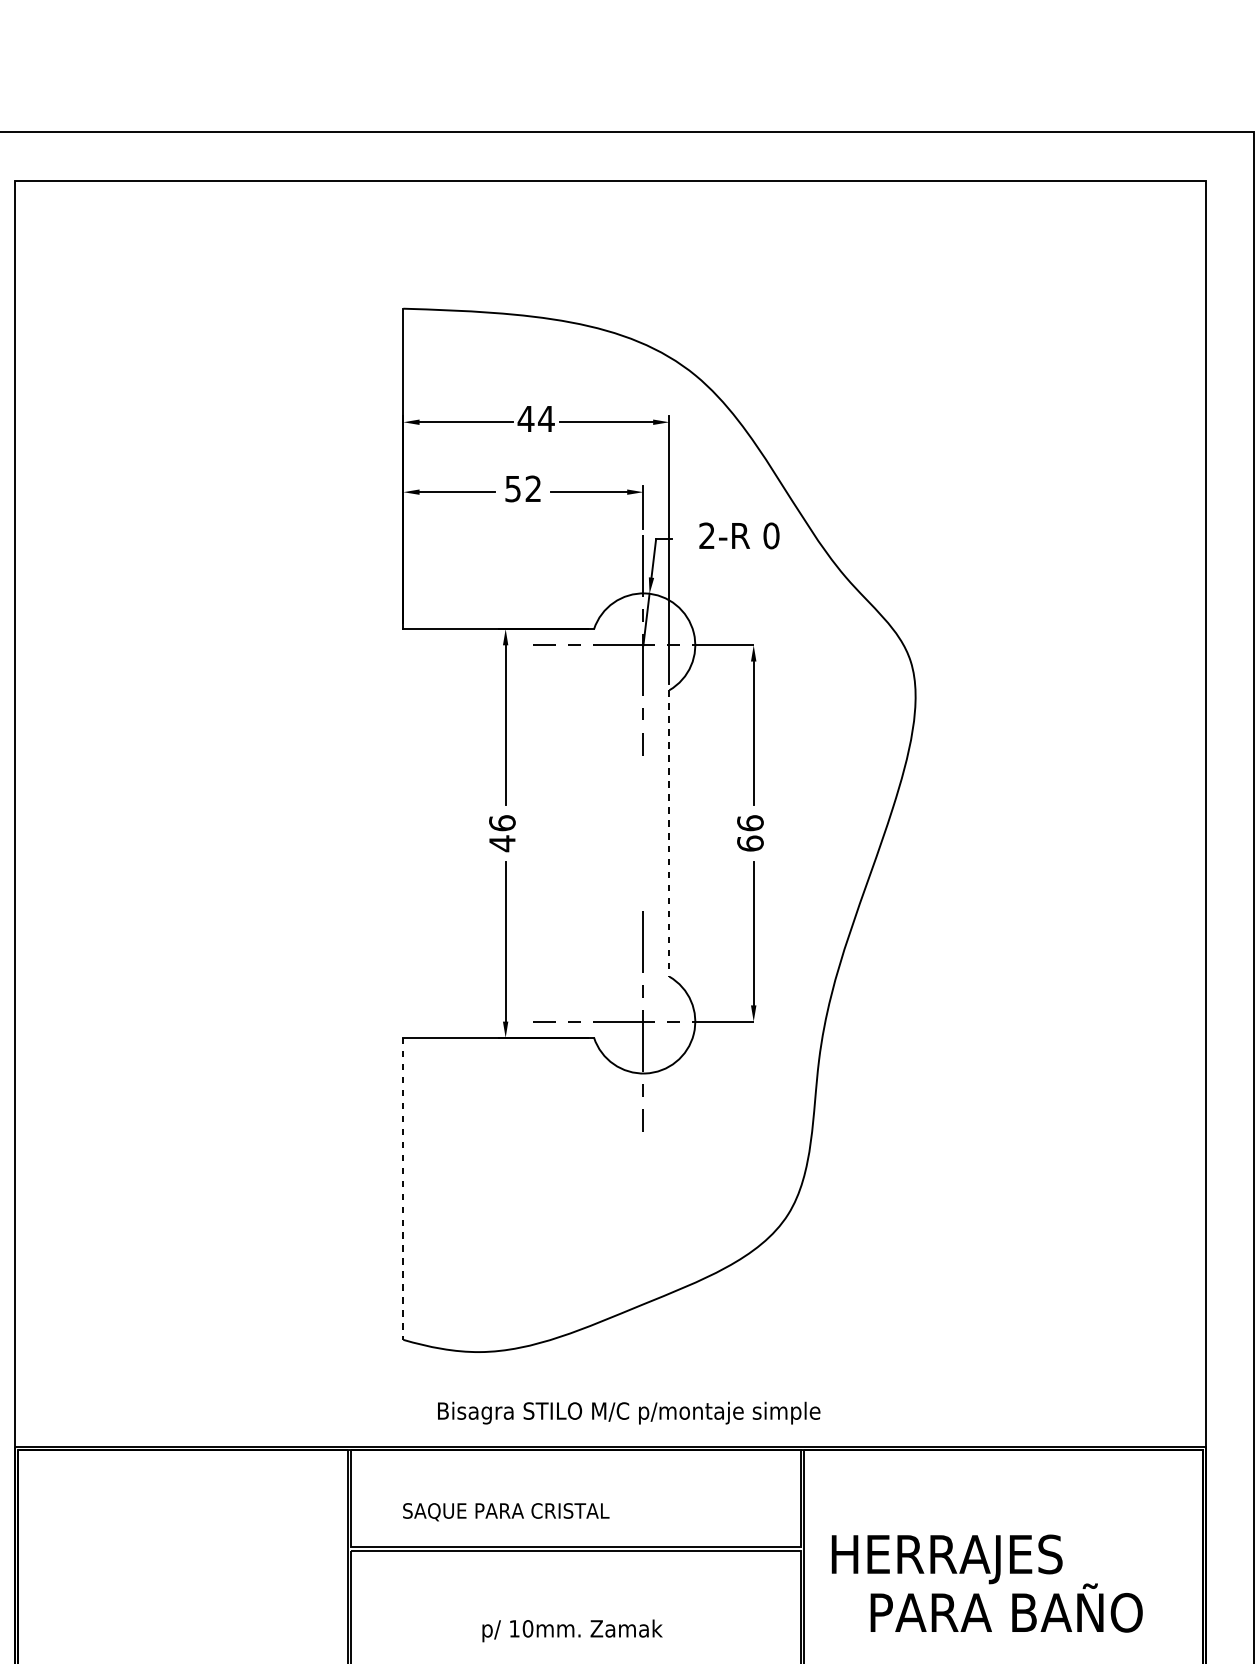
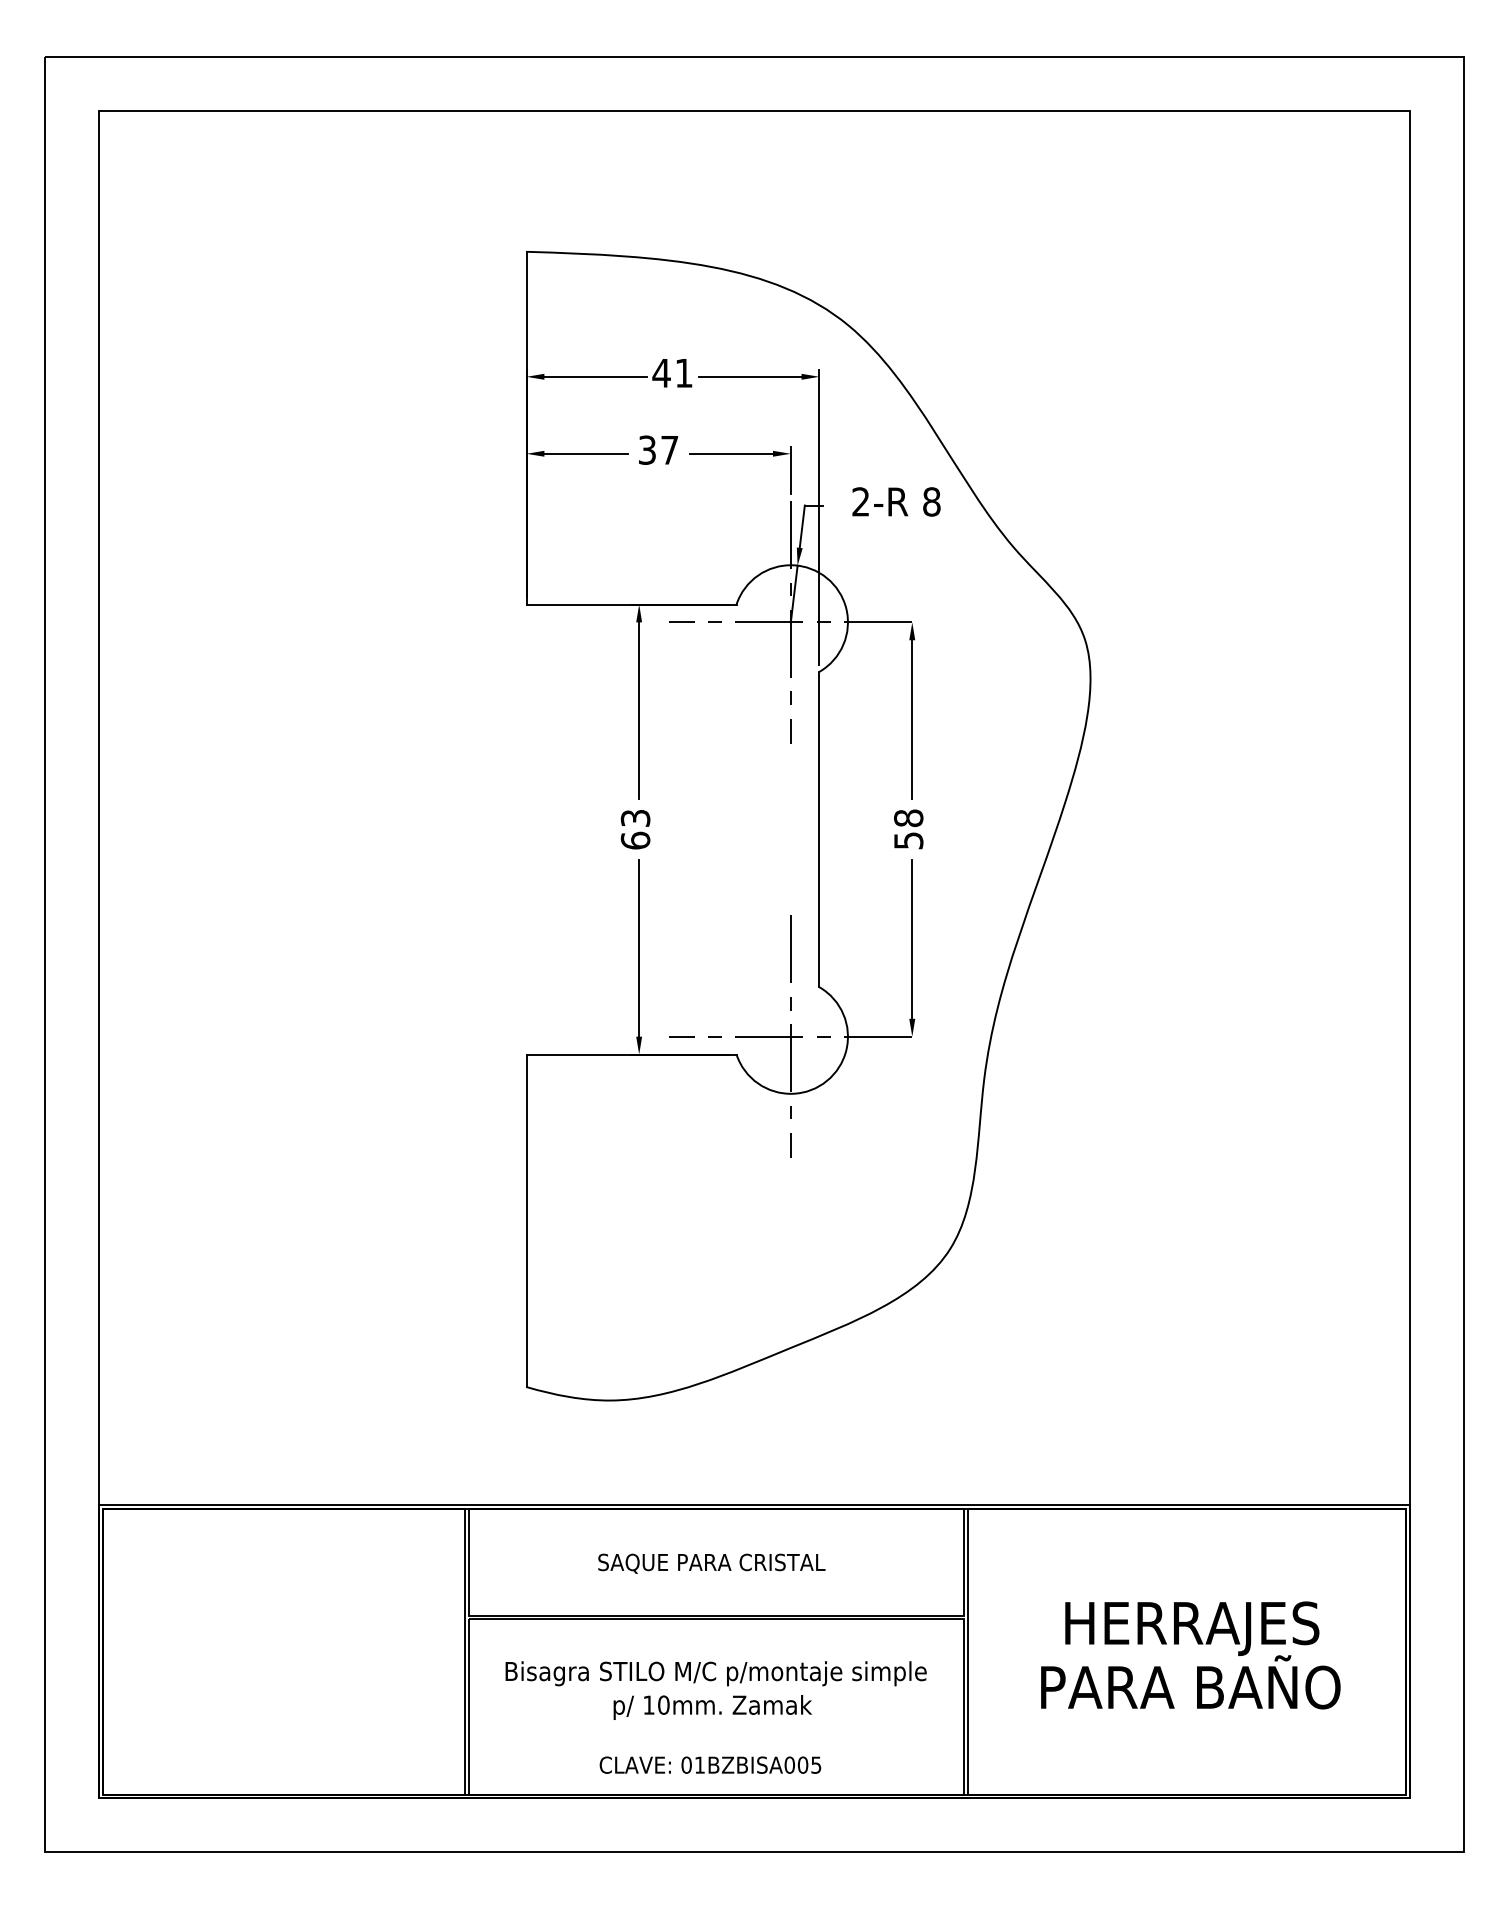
text: (545, 419) -> (683, 373), 44 -> 41
text: (523, 488) -> (658, 449), 52 -> 37
text: (771, 535) -> (931, 501), 0 -> 8
text: (502, 833) -> (635, 829), 46 -> 63
line: (669, 833) -> (819, 829), dashed -> solid
text: (750, 833) -> (908, 829), 66 -> 58
line: (403, 1189) -> (526, 1221), dashed -> solid
text: (628, 1412) -> (715, 1673), moved
text: (505, 1511) -> (711, 1563), moved
text: (947, 1559) -> (1192, 1628), moved

